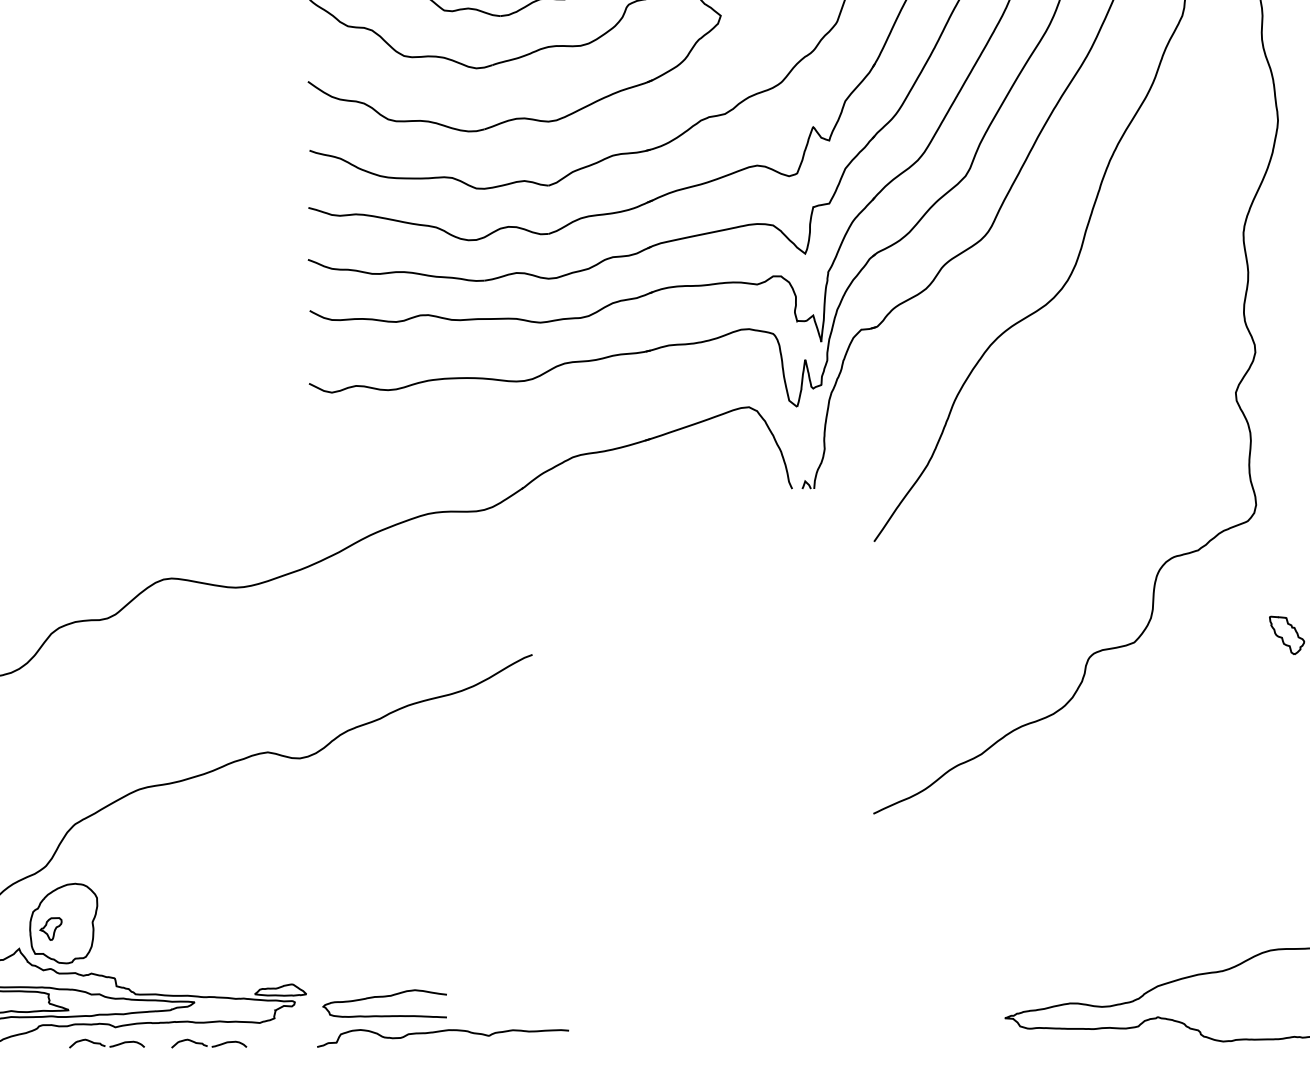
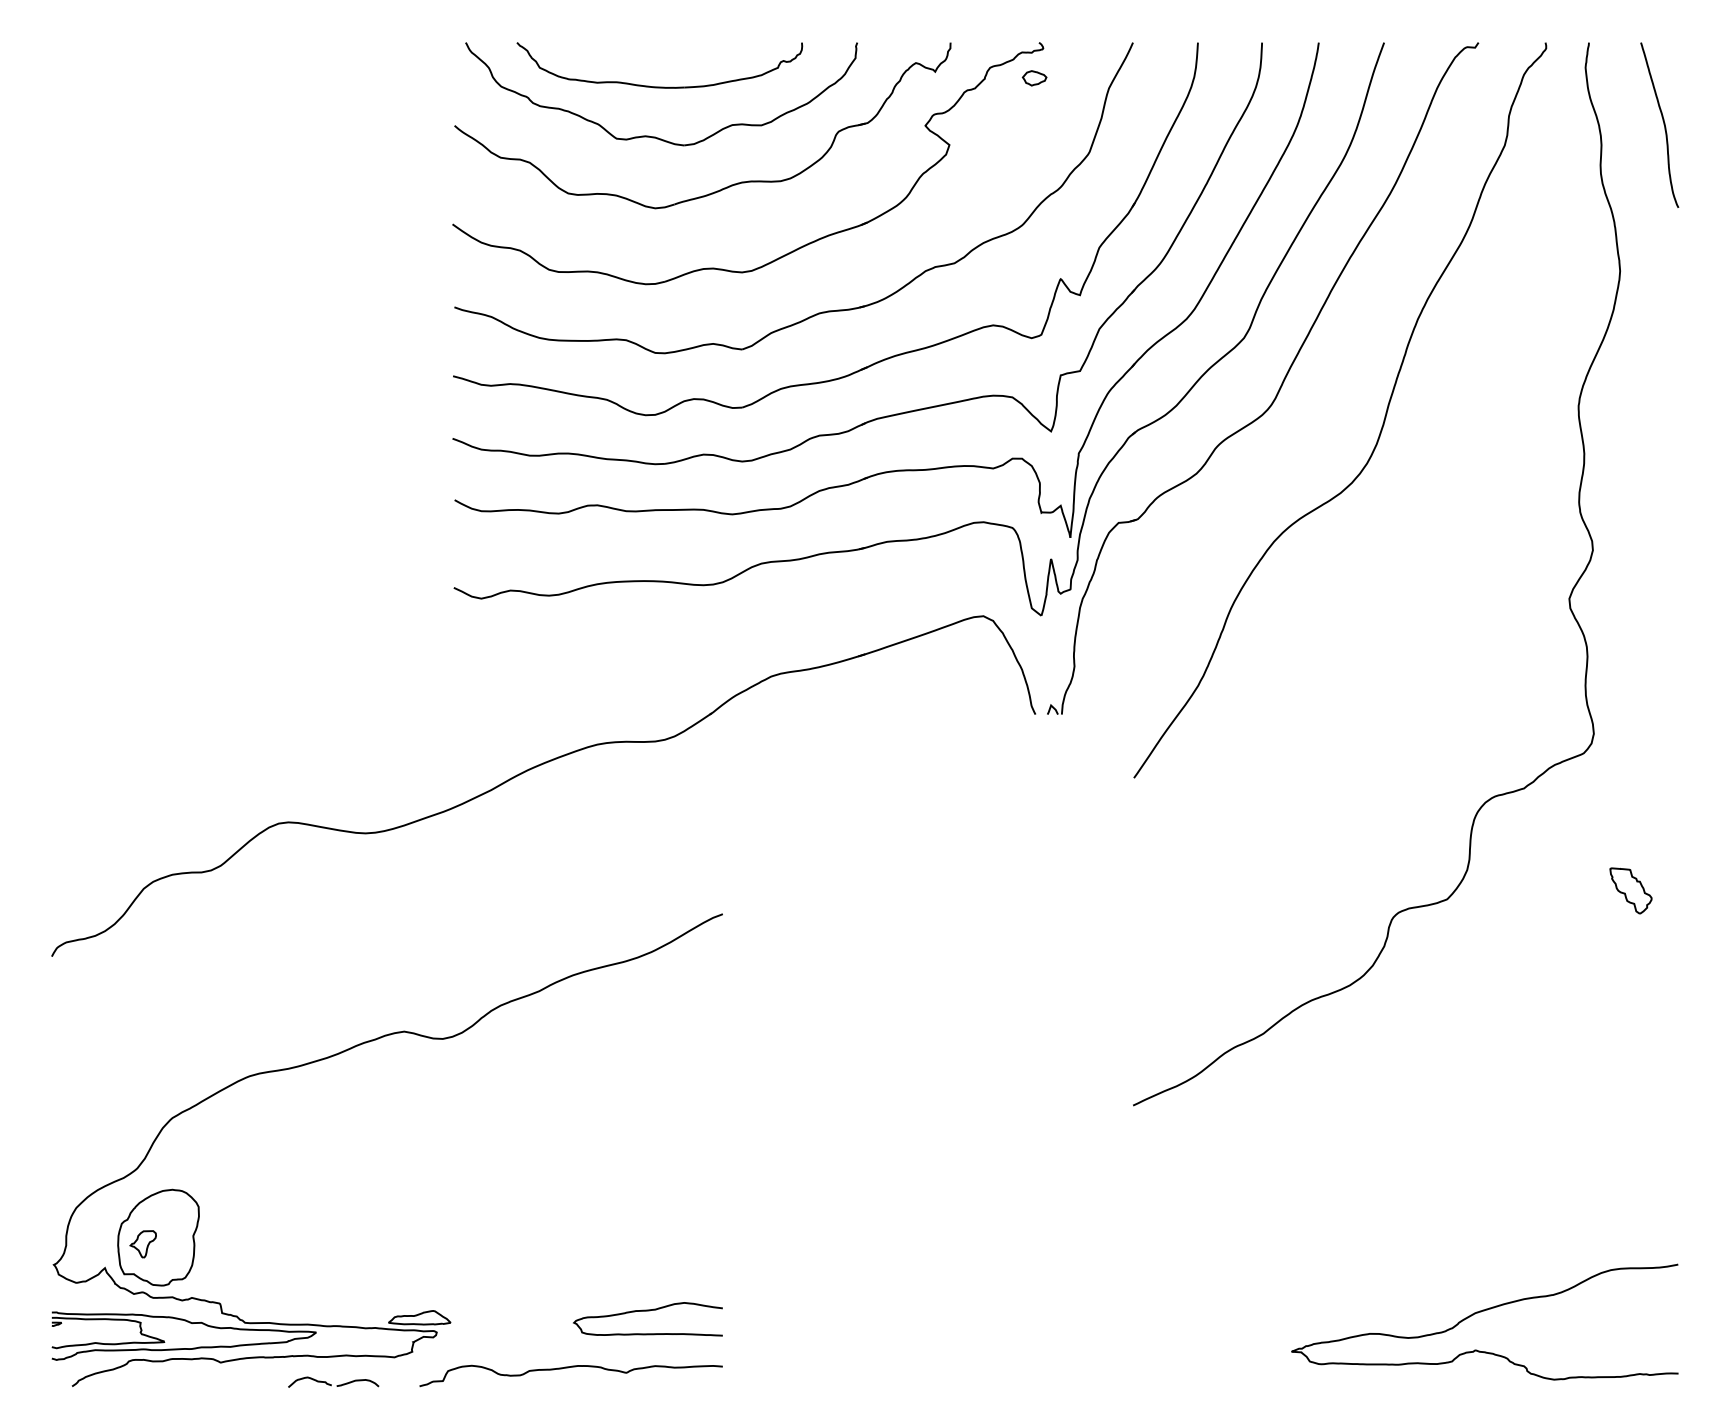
curve: (384, 997) -> (647, 1311), moved
curve: (440, 1032) -> (568, 1368), moved
part: (106, 1043) -> (210, 1381), removed

